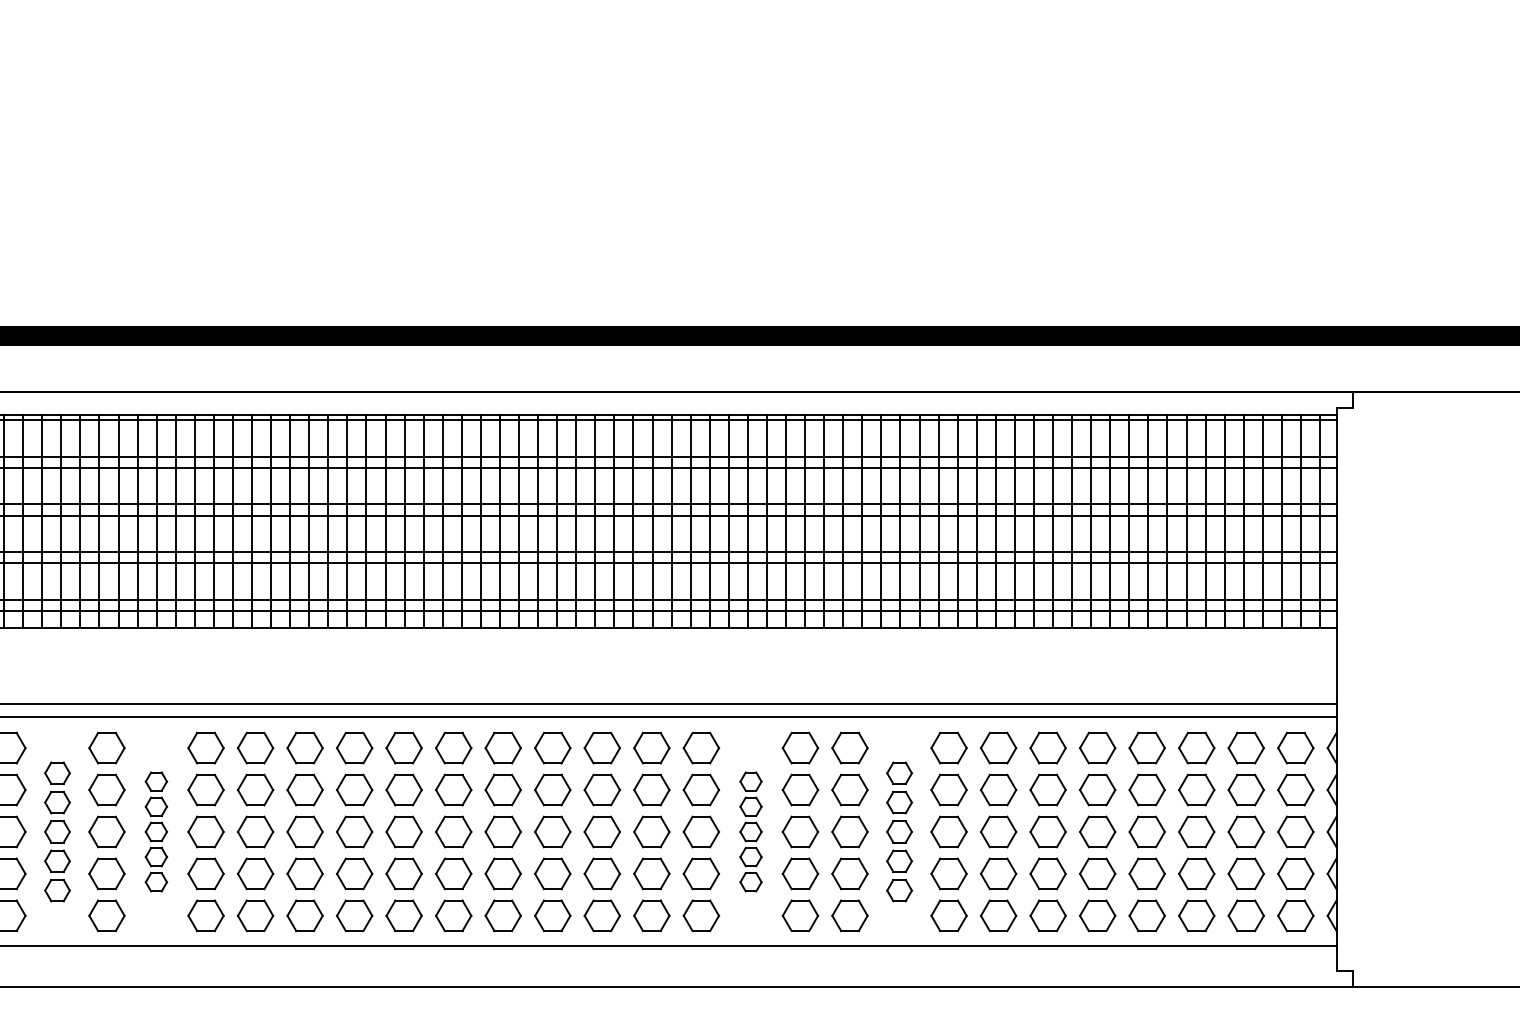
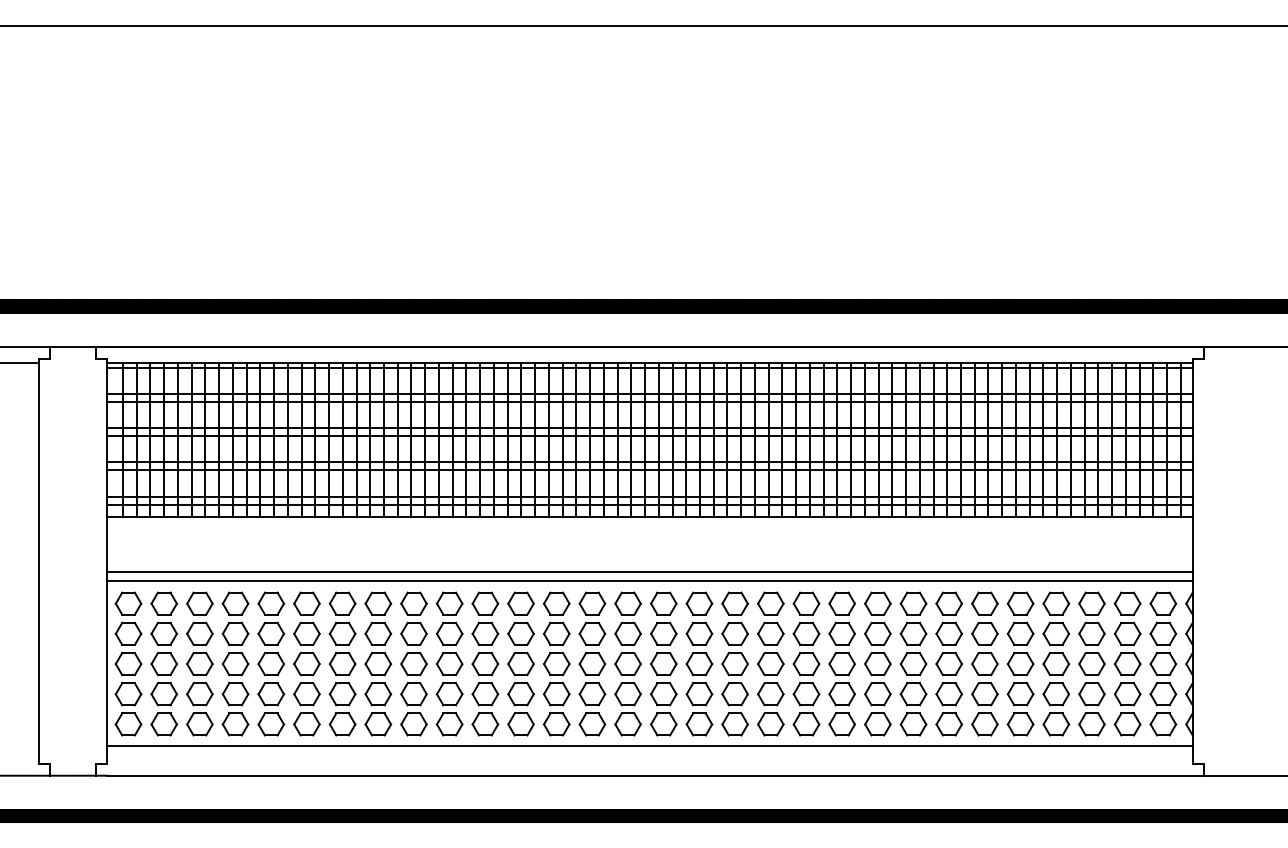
part: (57, 831) -> (271, 663), size x1.43
part: (156, 831) -> (342, 663), size x1.67
part: (750, 831) -> (770, 663), size x1.67
part: (898, 831) -> (877, 663), size x1.43

